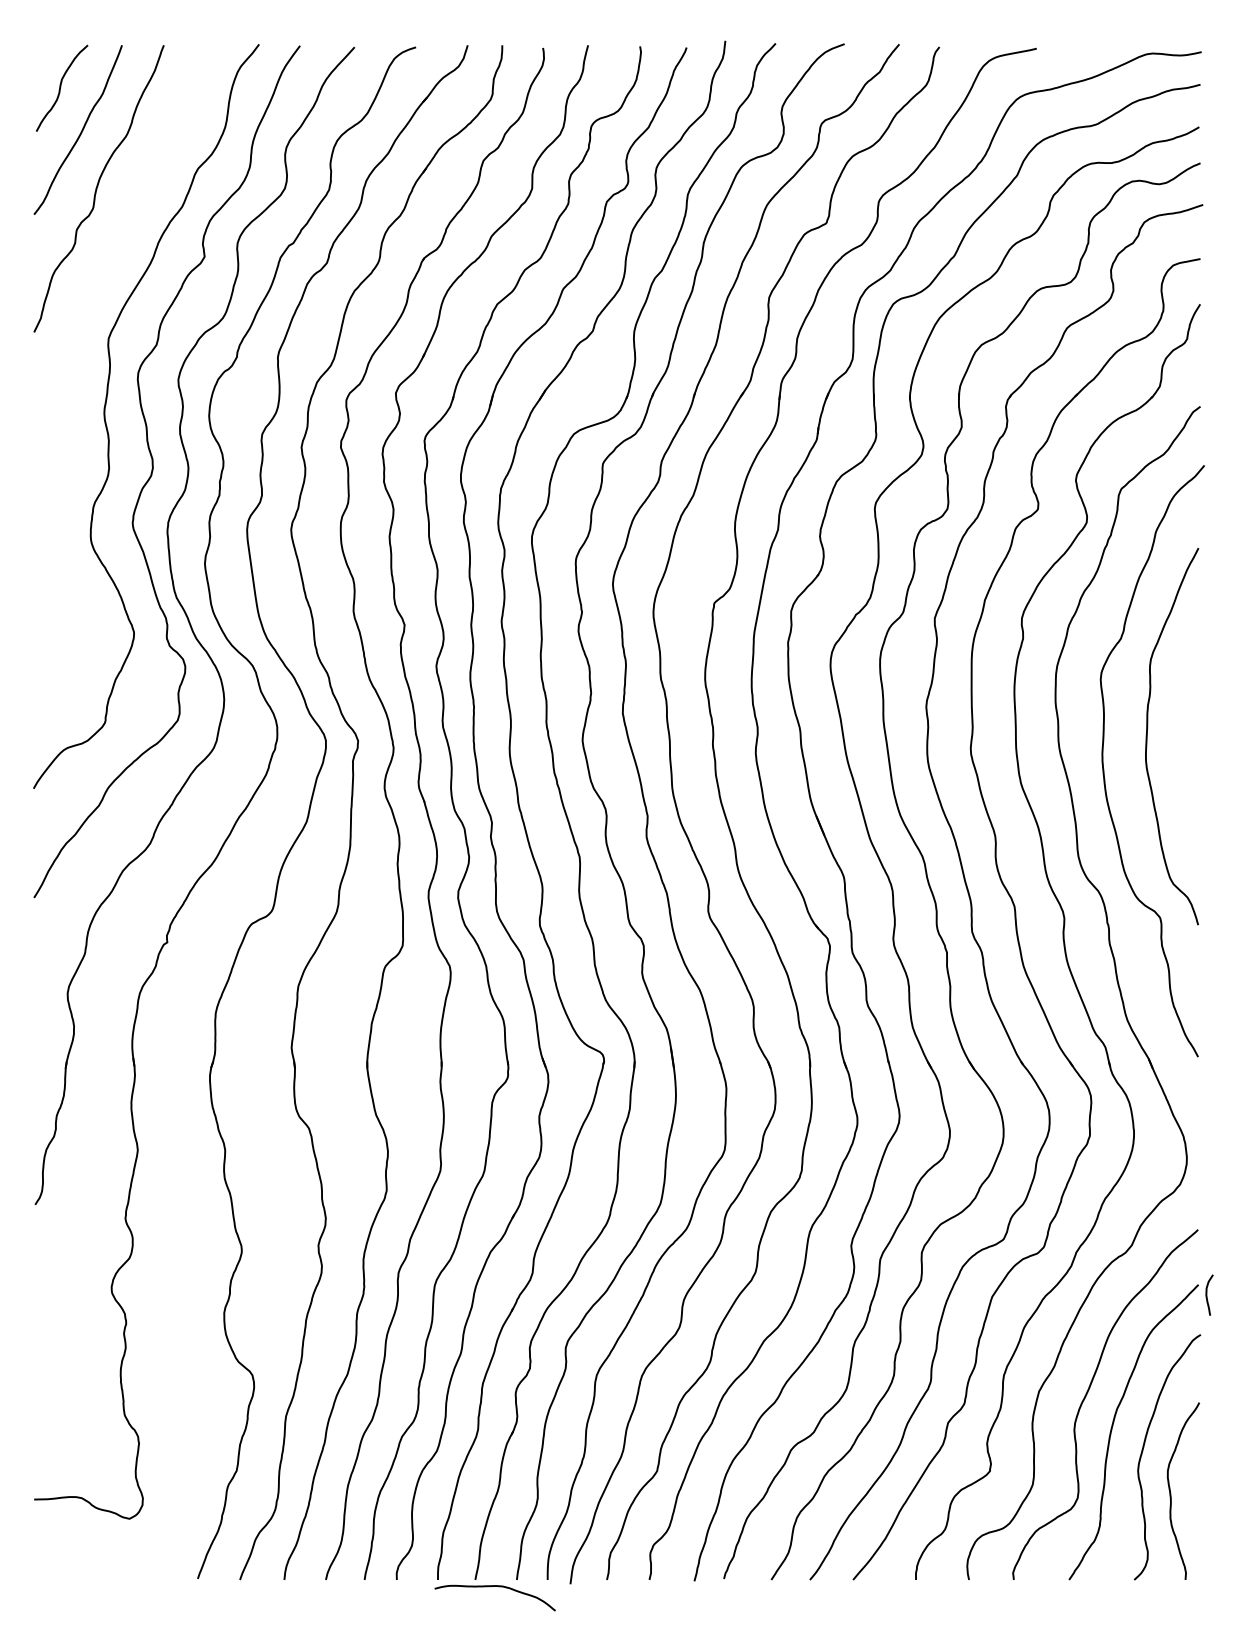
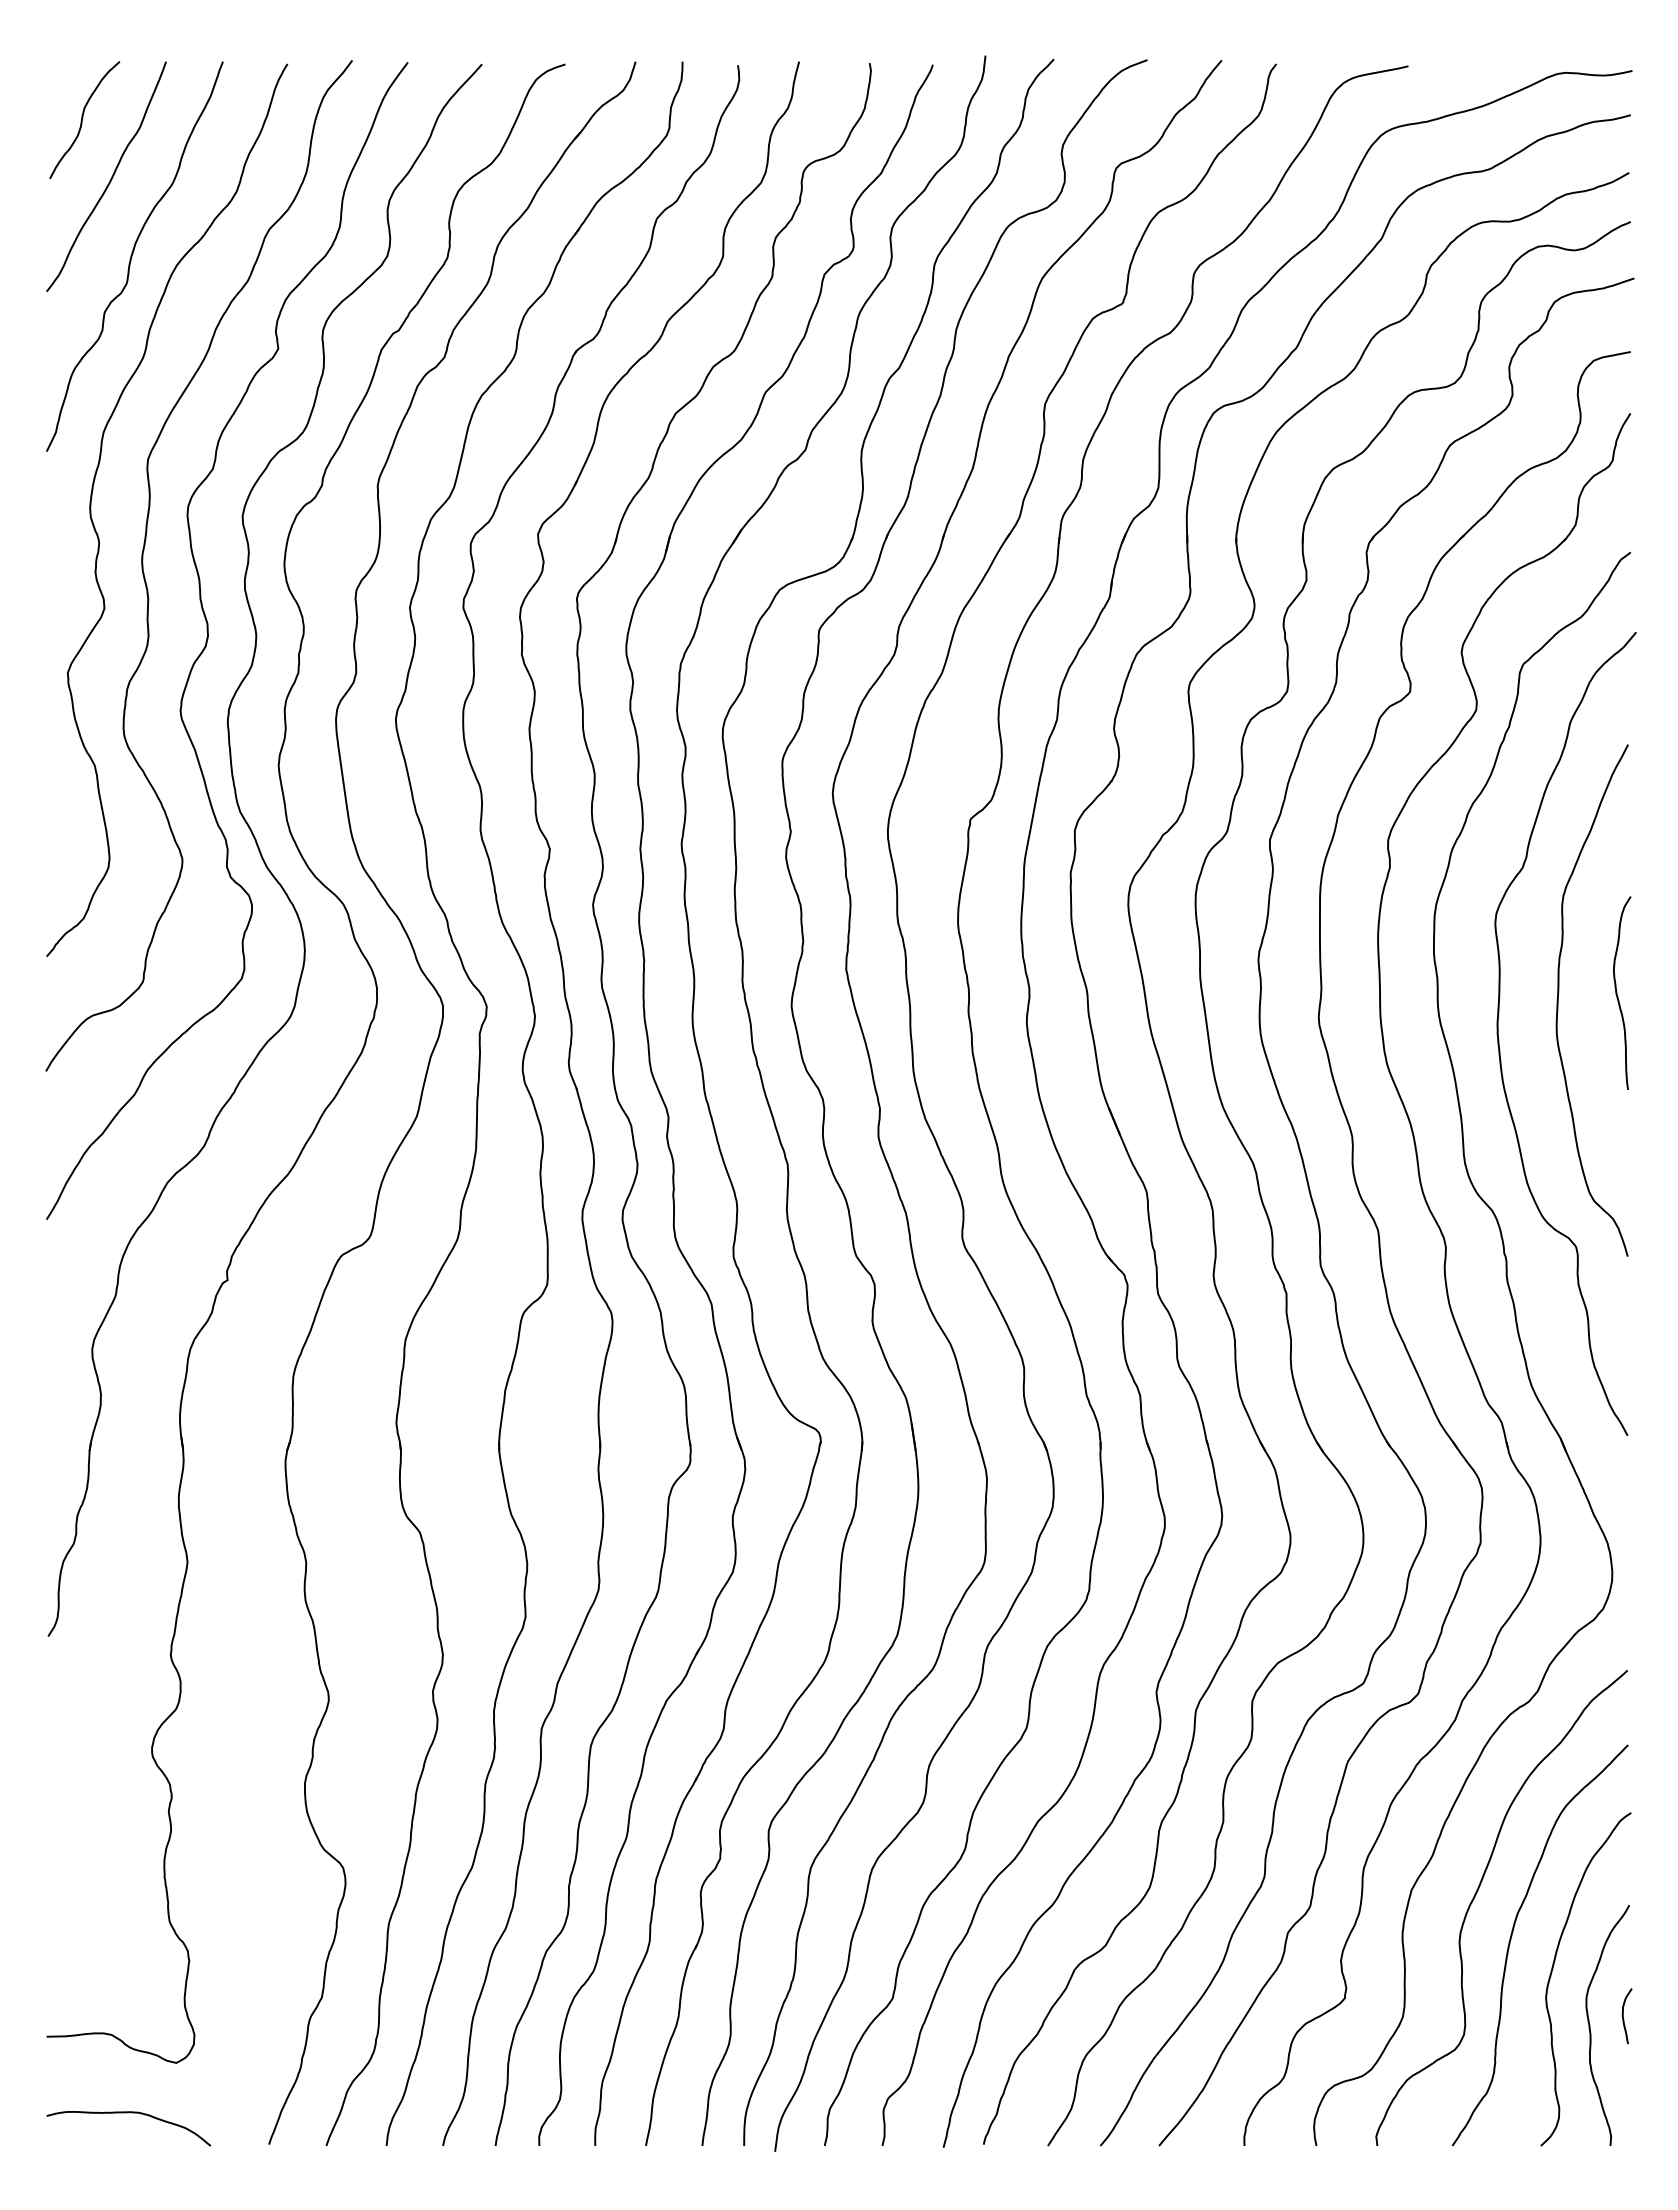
curve: (72, 393) -> (98, 534), added
curve: (1190, 730) -> (1617, 992), added
curve: (1206, 1295) -> (1623, 2016), moved
curve: (494, 1586) -> (128, 2113), moved

